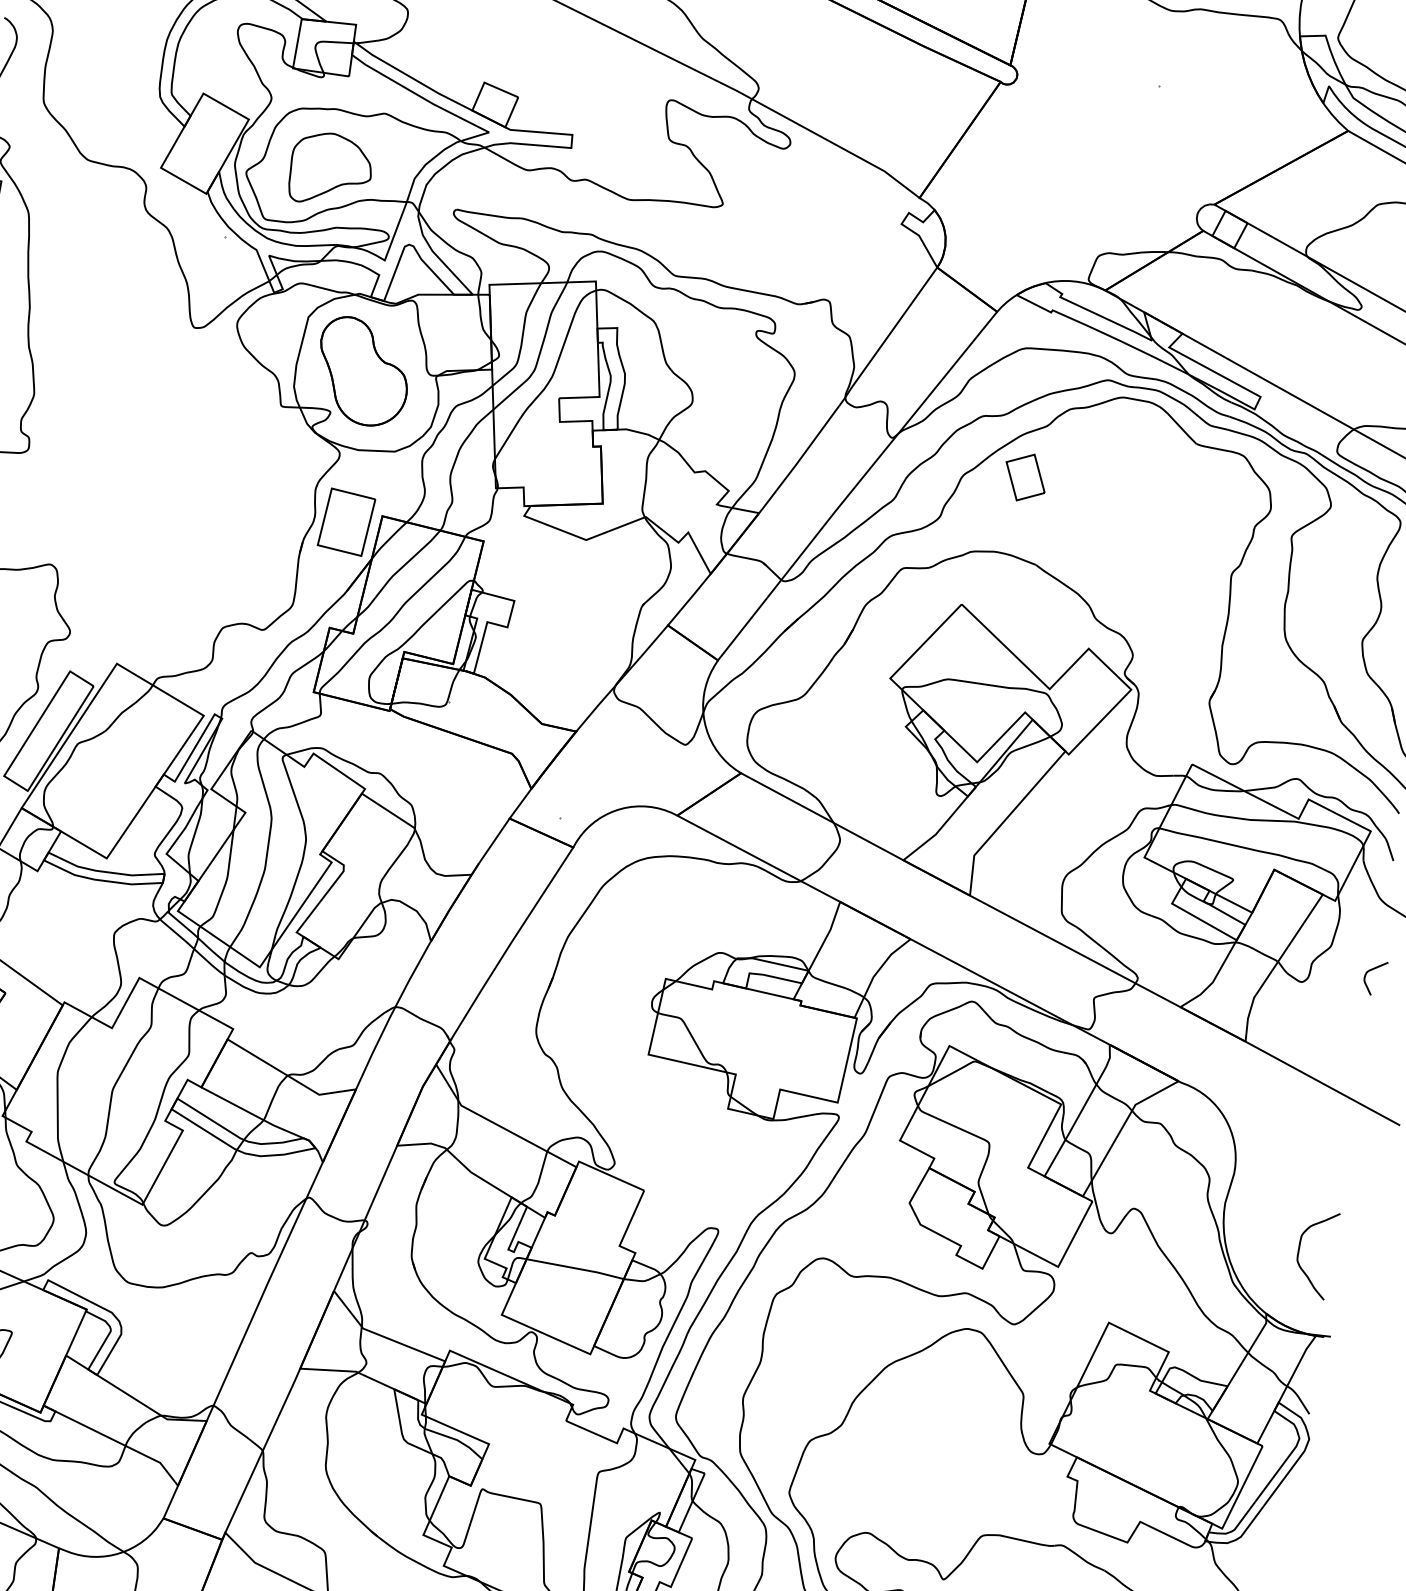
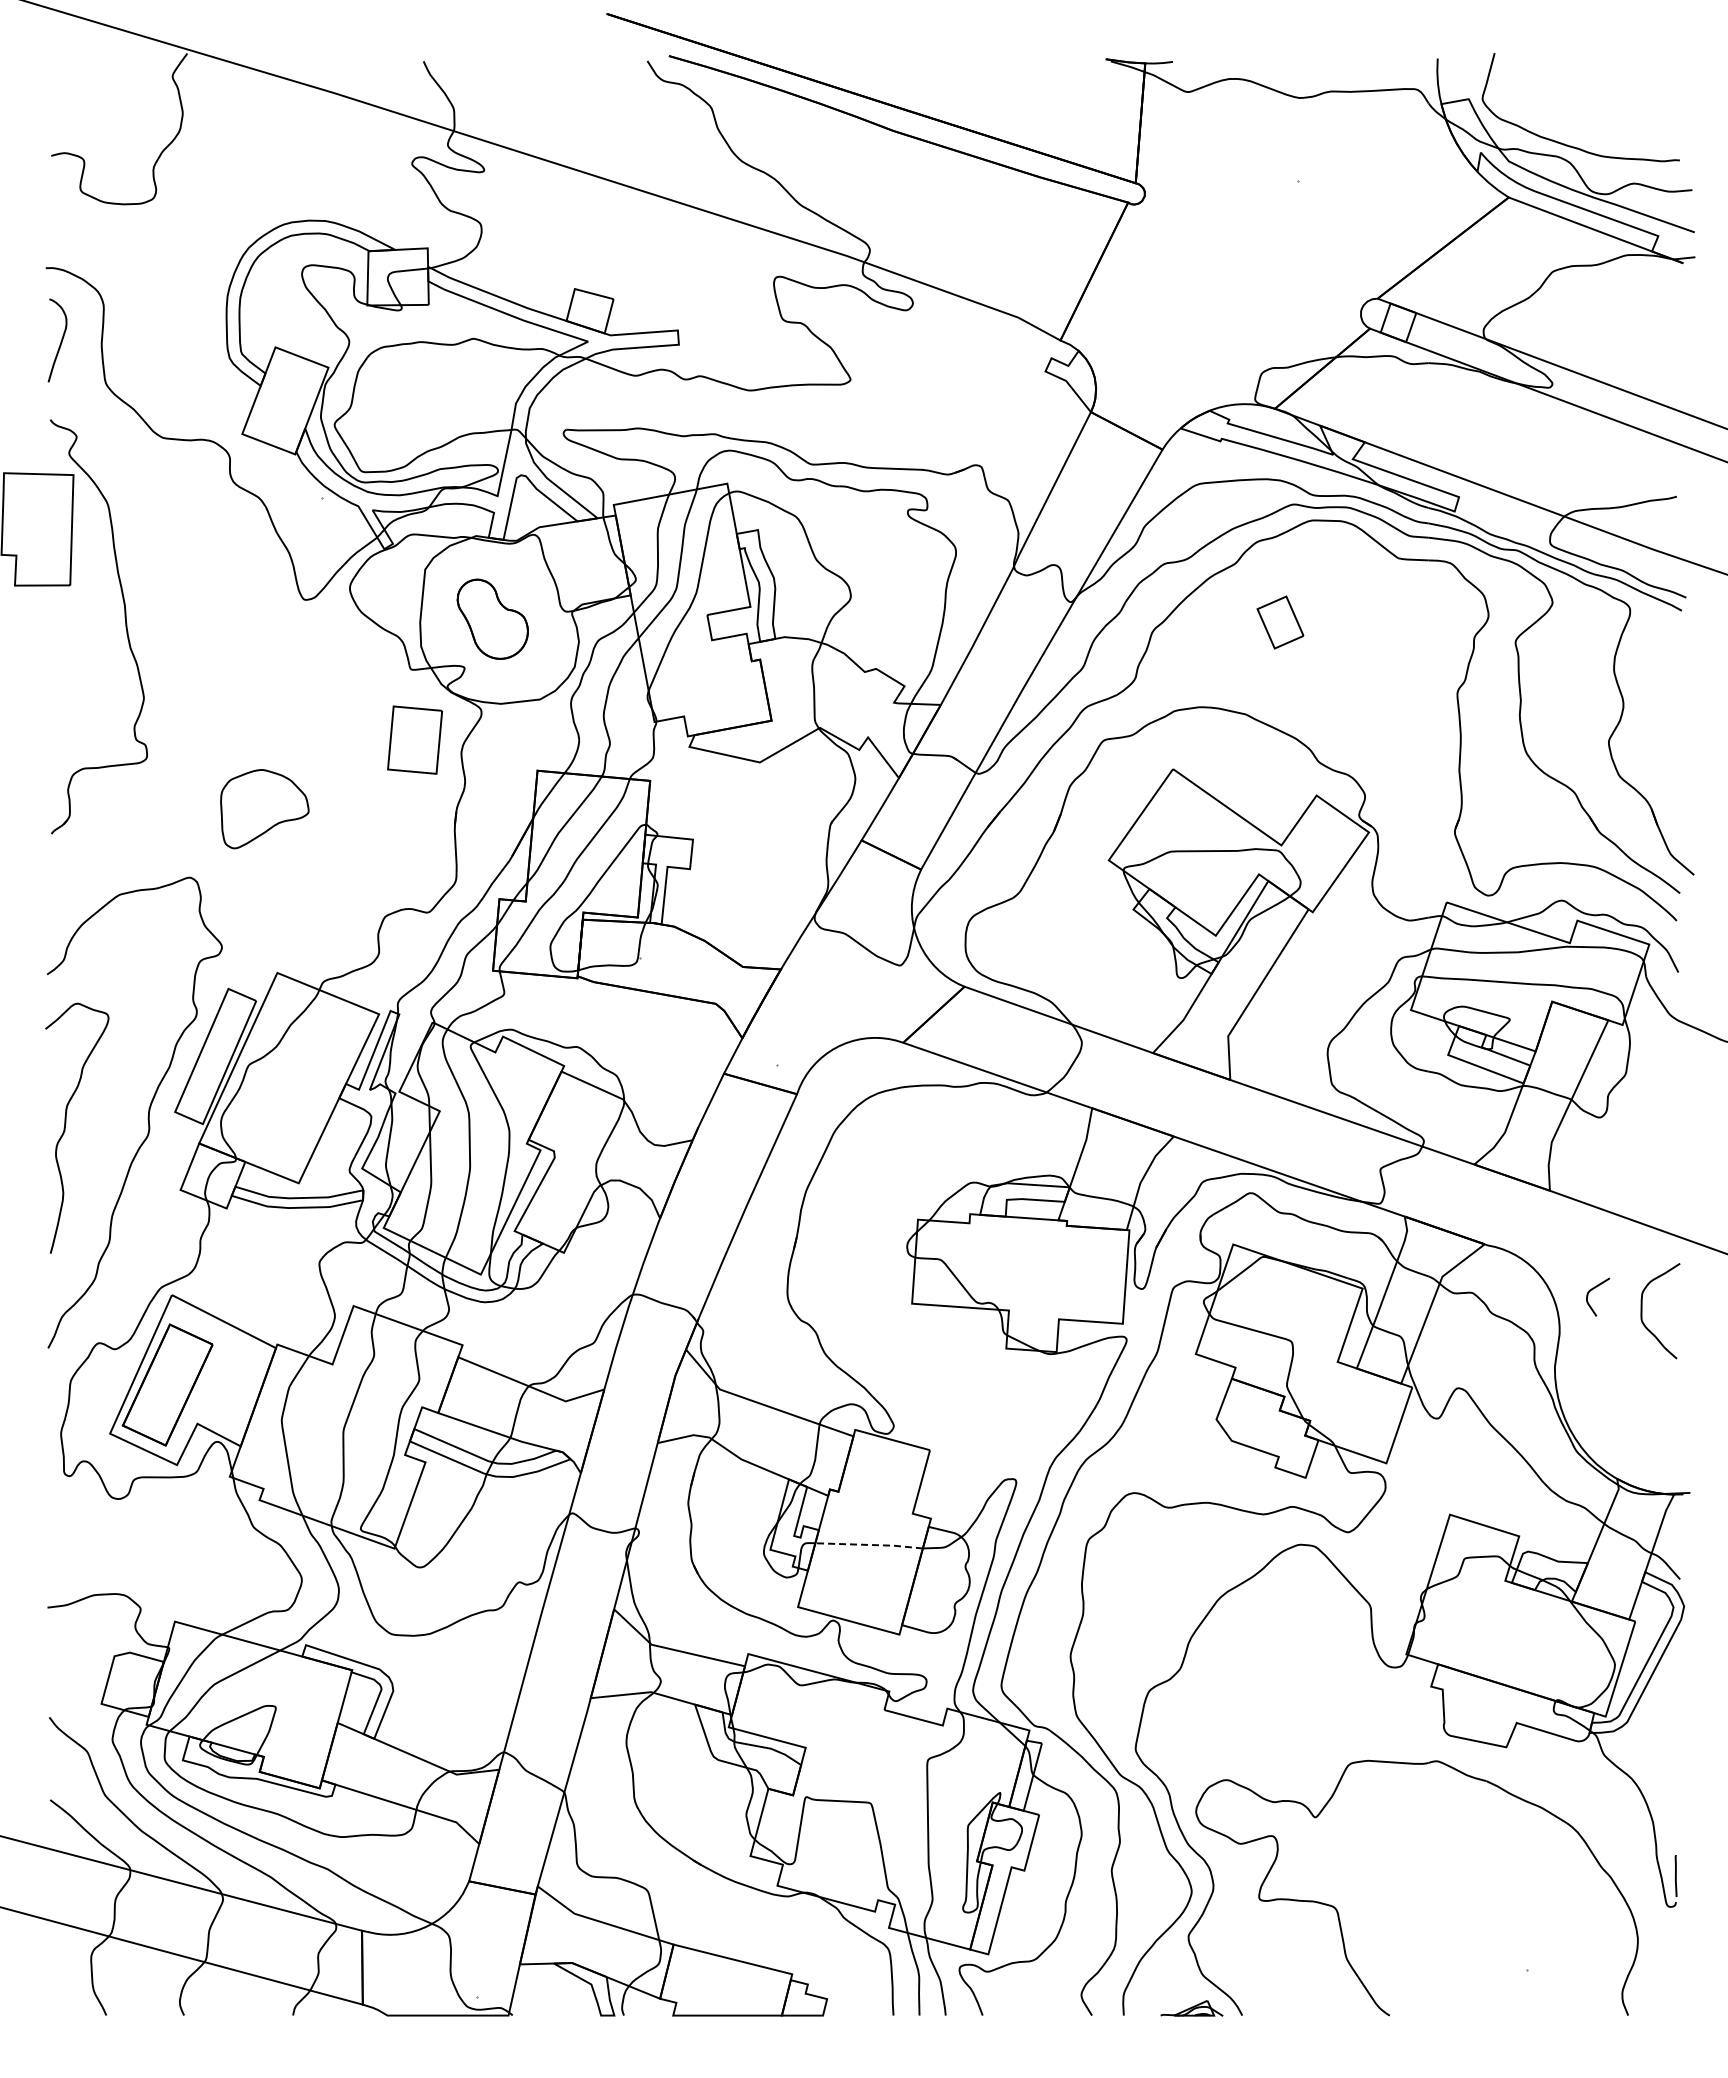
part: (330, 170) -> (264, 809), moved
part: (362, 371) -> (492, 618), size x0.7
part: (1025, 477) -> (1280, 622), moved
part: (346, 521) -> (414, 739), moved
curve: (1370, 971) -> (1592, 1290), moved
curve: (1299, 1252) -> (1642, 1311), moved
line: (575, 1267) -> (869, 1544), solid -> dashed

